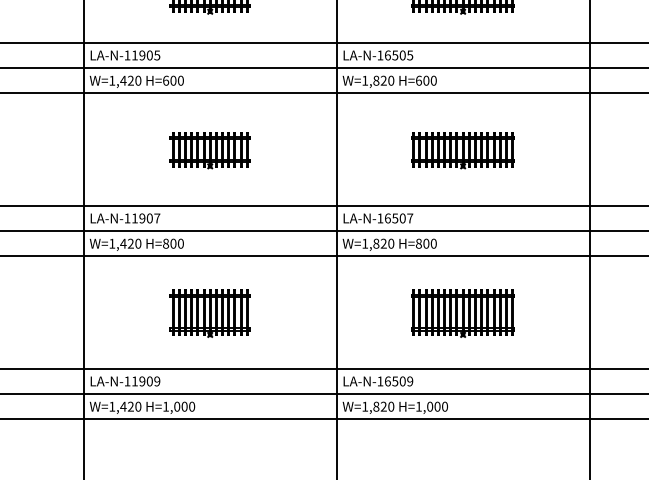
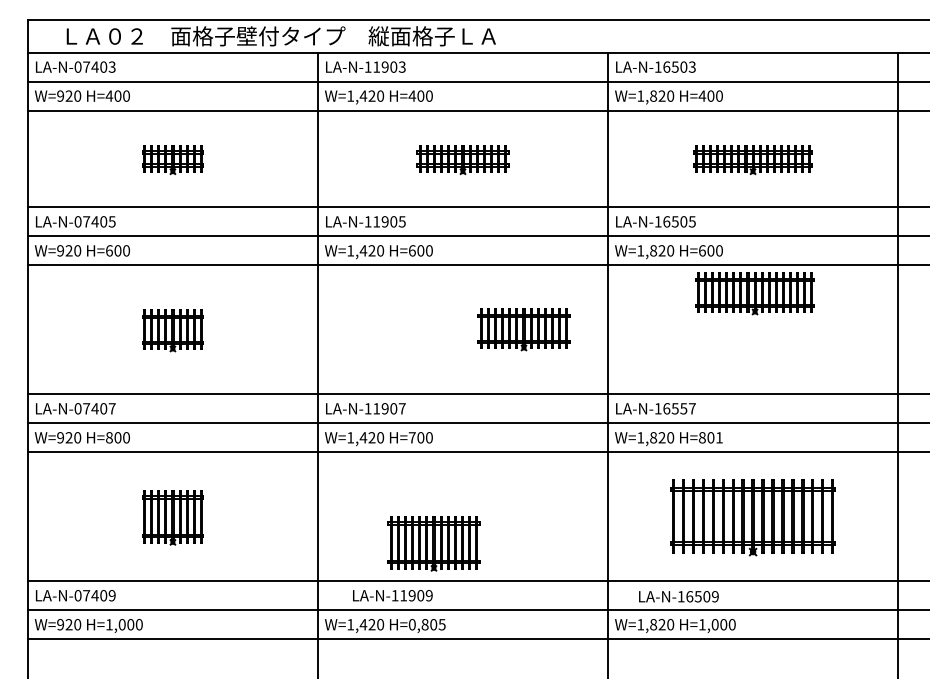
part: (209, 150) -> (523, 329), moved
part: (462, 150) -> (754, 293), moved
text: (402, 218) -> (683, 408), LA-N-16507 -> LA-N-16557
text: (165, 243) -> (411, 437), H=800 -> H=700
text: (433, 243) -> (719, 437), H=800 -> H=801
part: (209, 313) -> (433, 543), moved
part: (462, 313) -> (752, 517), size x1.4
text: (125, 381) -> (392, 595), moved
text: (378, 381) -> (678, 596), moved
text: (178, 406) -> (426, 624), H=1,000 -> H=0,805

